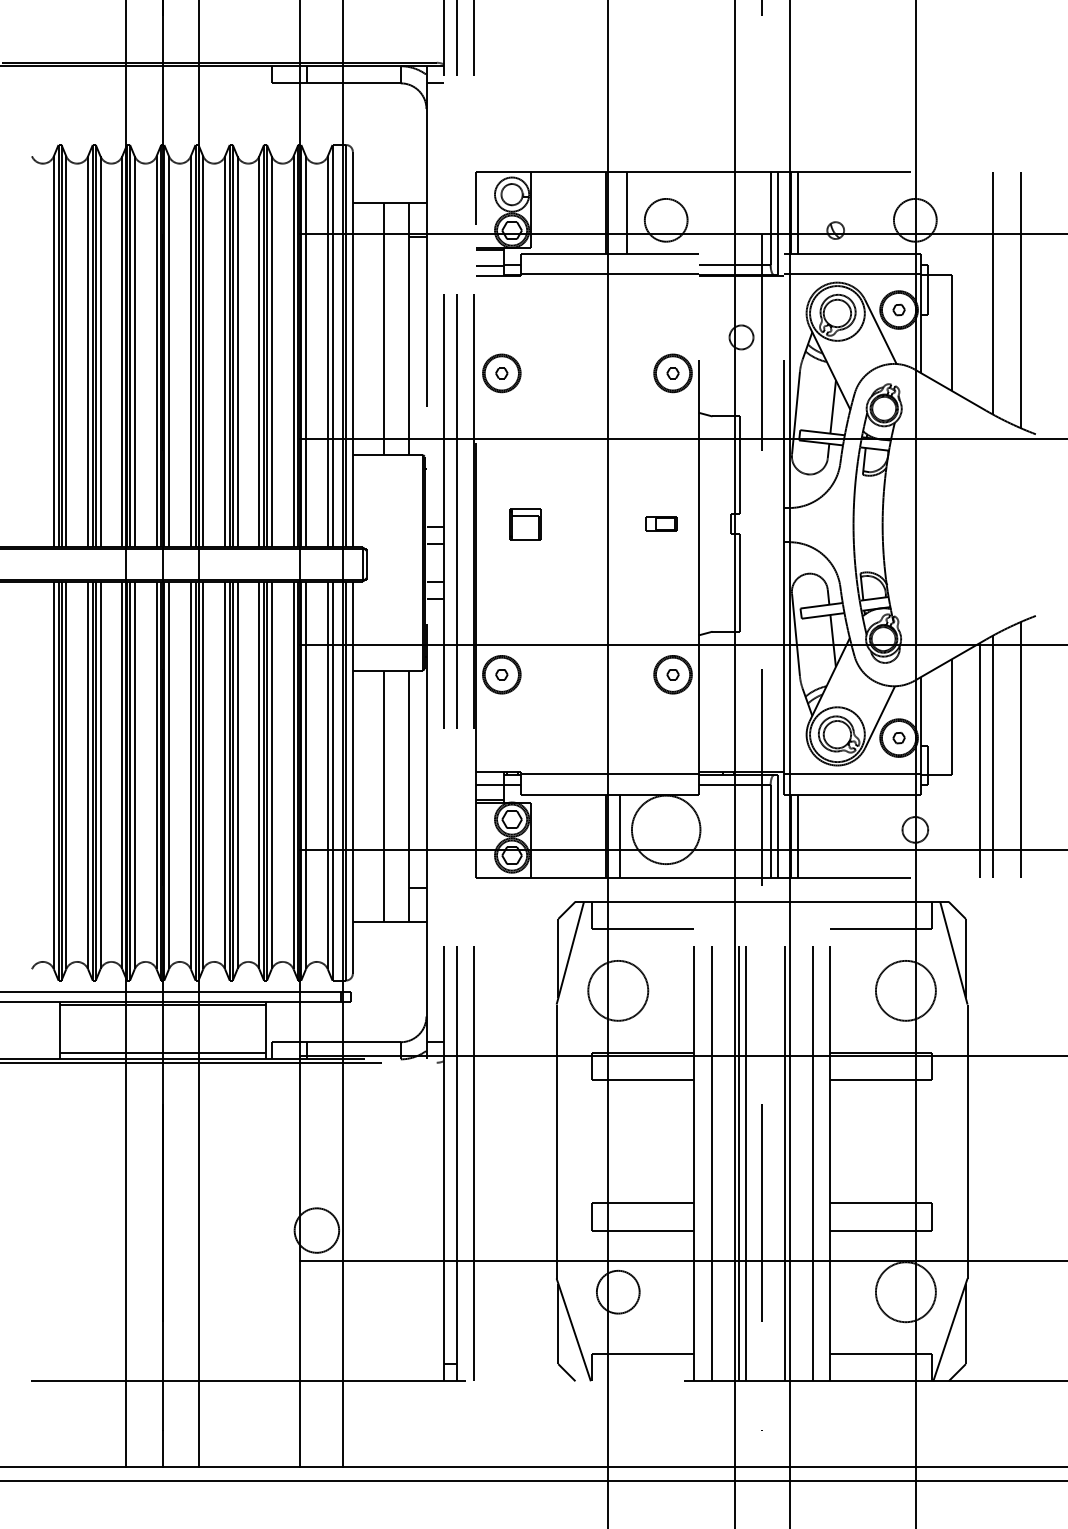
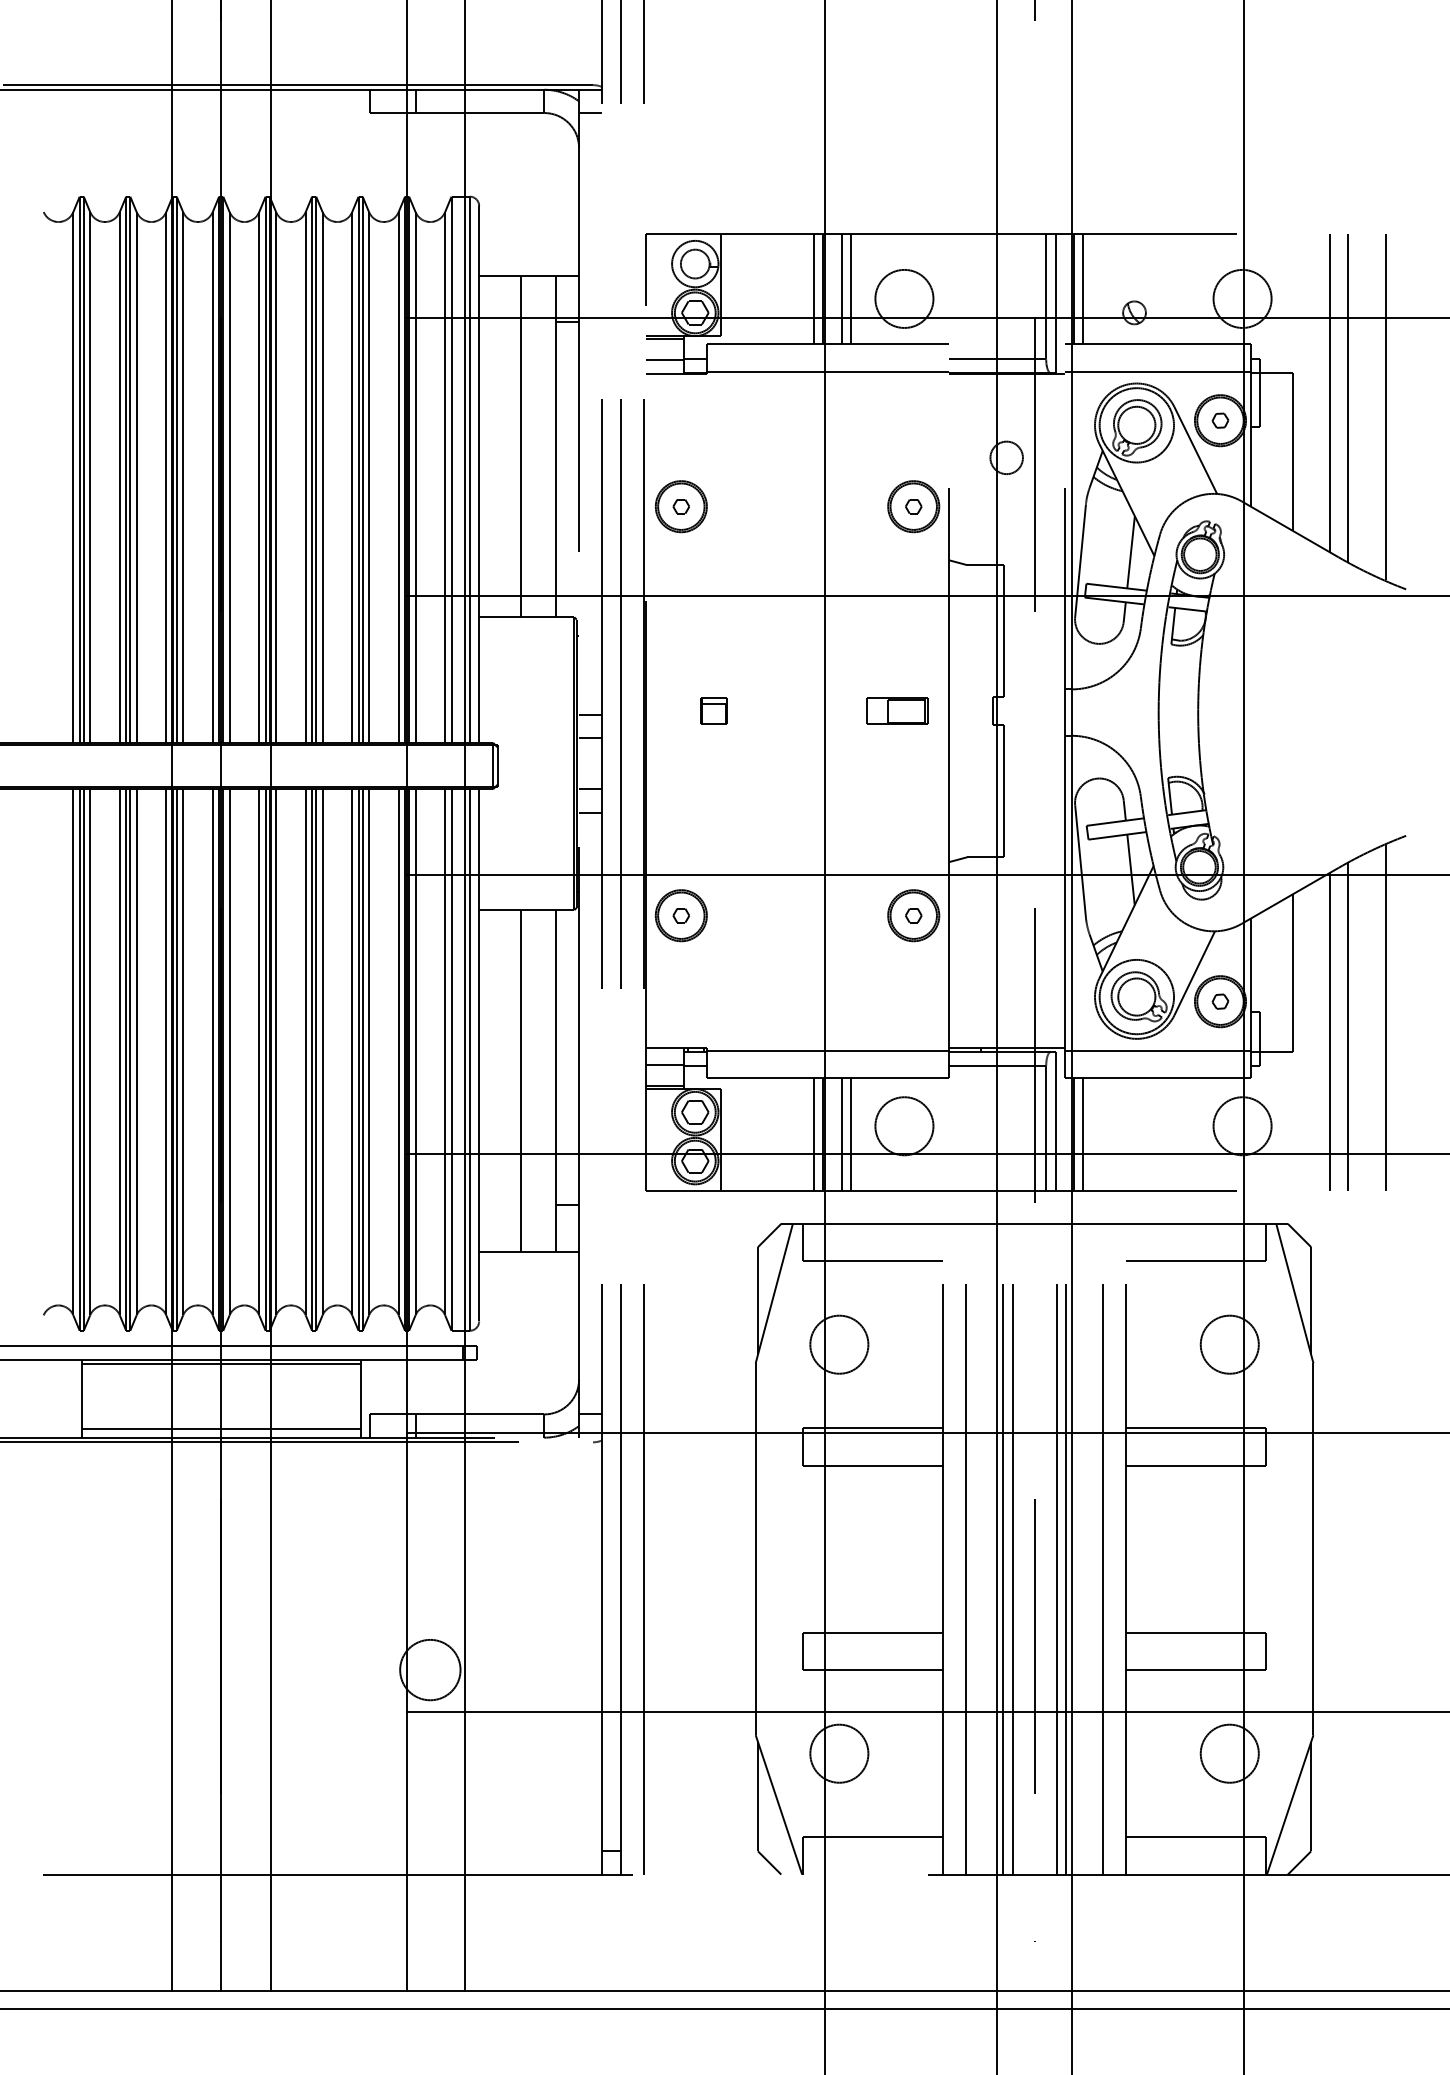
line: (599, 212) -> (813, 288), added
line: (619, 212) -> (841, 288), added
line: (979, 289) -> (1329, 392), added
part: (525, 523) -> (713, 710), size x0.62
part: (661, 523) -> (897, 710), size x1.43
circle: (666, 830) -> (904, 1126), size x0.62
circle: (915, 830) -> (1242, 1126), size x1.67
line: (599, 835) -> (813, 1134), added
line: (626, 835) -> (850, 1134), added
circle: (618, 990) -> (839, 1344), size x0.71
circle: (905, 990) -> (1229, 1344), size x0.71
line: (778, 1141) -> (1056, 1548), added
circle: (905, 1292) -> (1229, 1753), size x0.71

